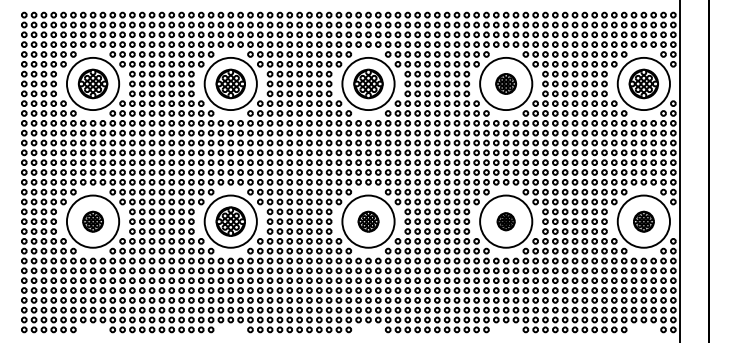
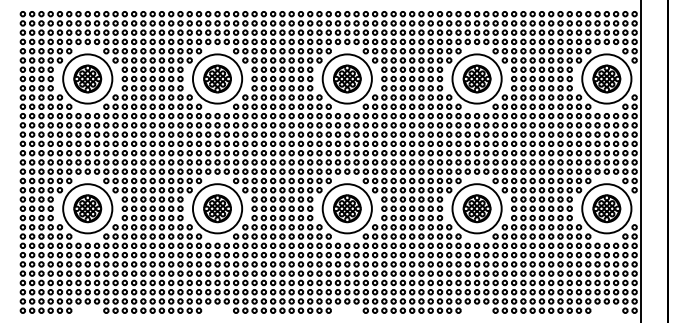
part: (505, 83) -> (476, 78), size x1.43
part: (92, 221) -> (87, 208), size x1.43
part: (368, 221) -> (347, 208), size x1.43
part: (505, 221) -> (476, 208), size x1.67
part: (643, 221) -> (606, 208), size x1.43

